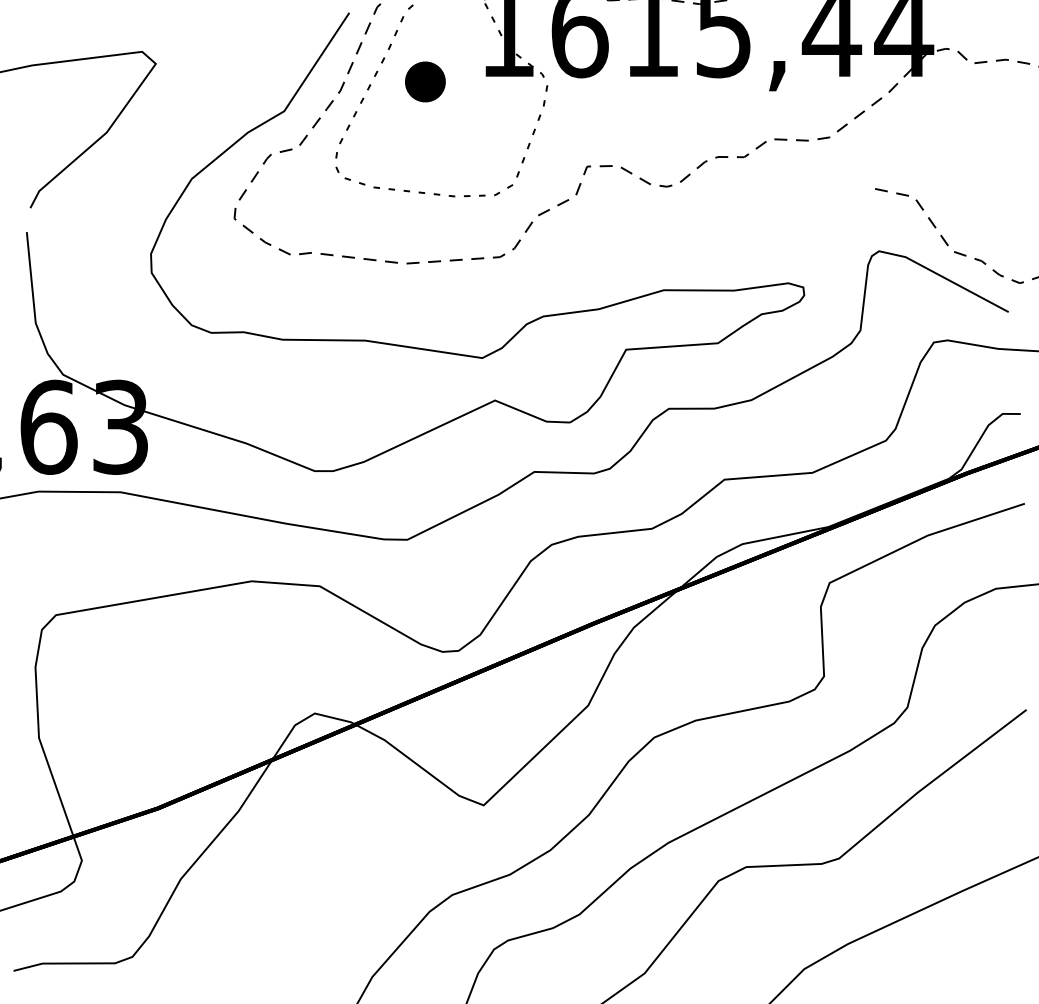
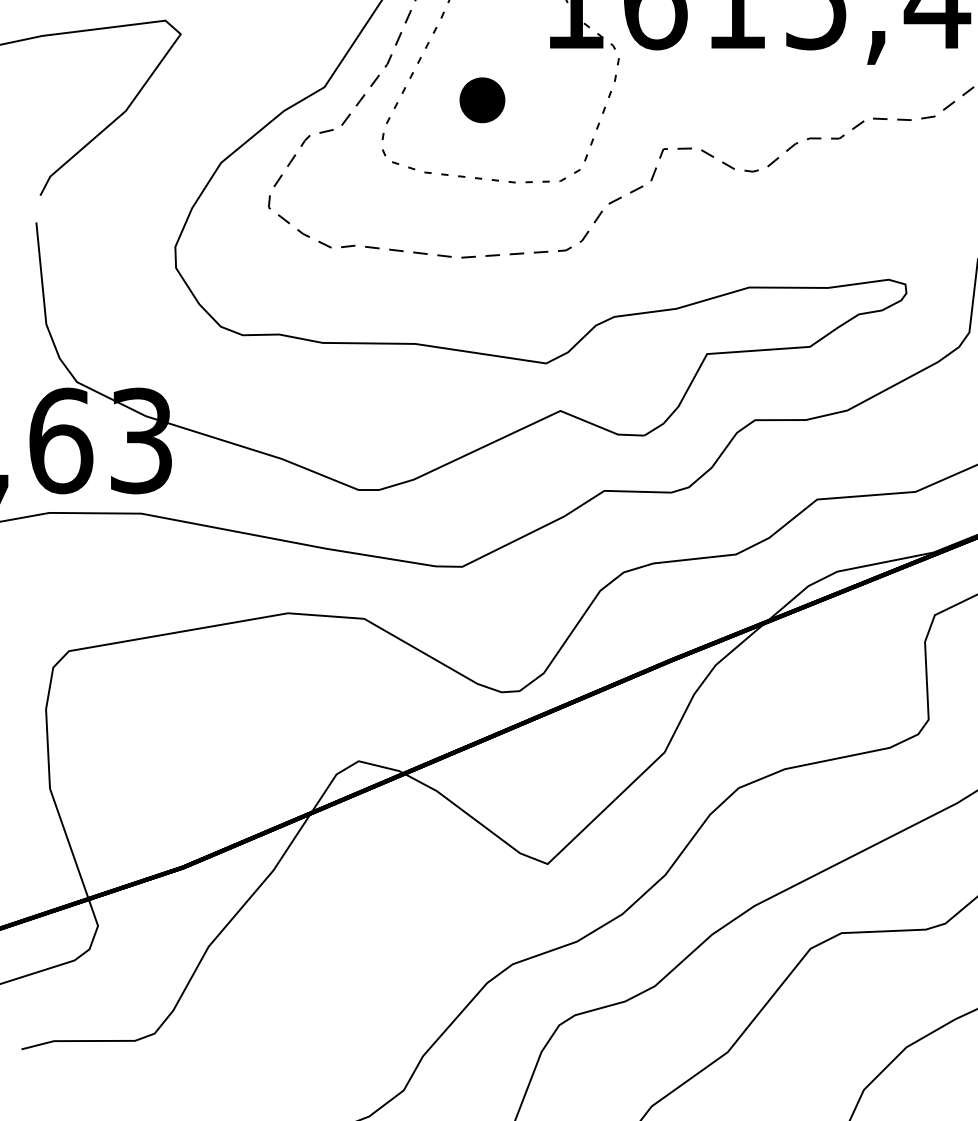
part: (425, 81) -> (482, 99), moved

